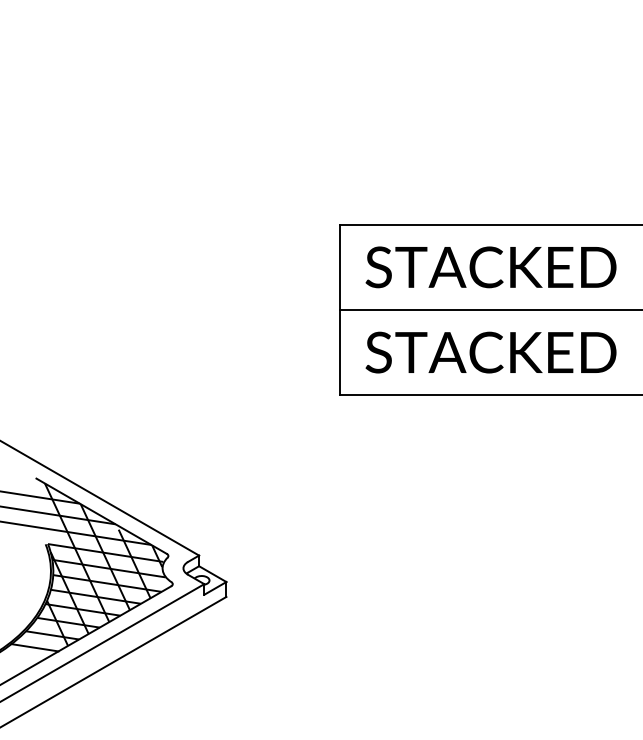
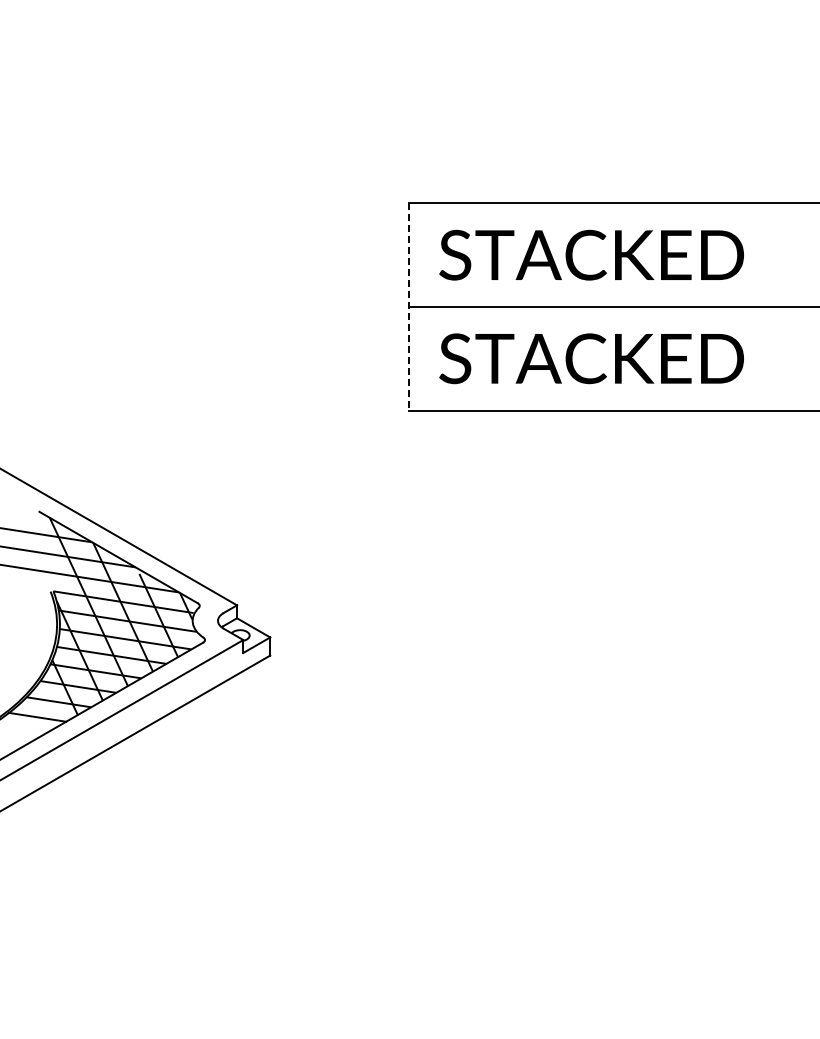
line: (340, 310) -> (408, 307), solid -> dashed

